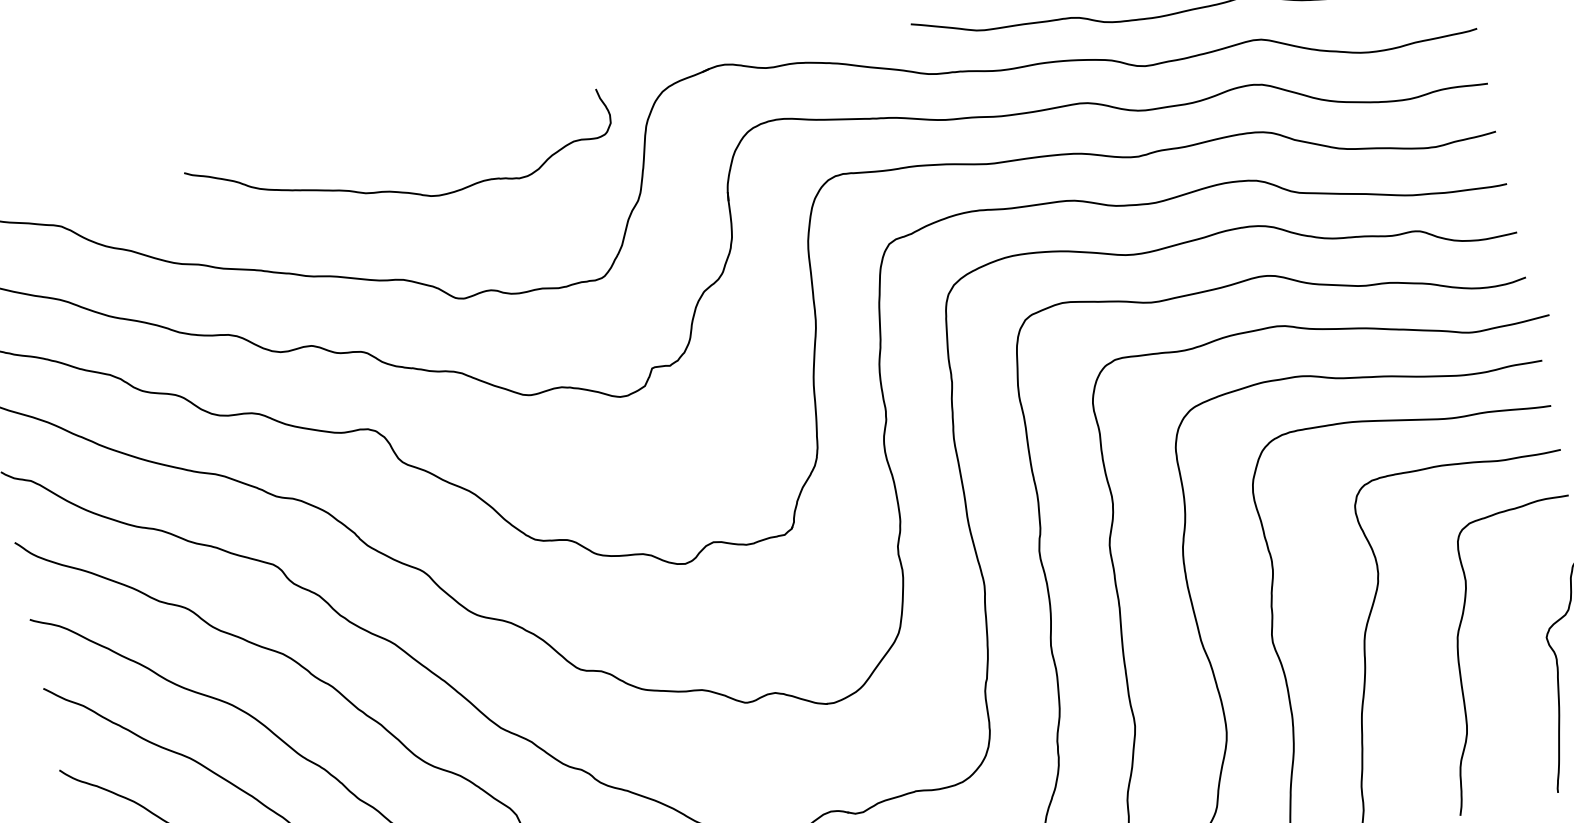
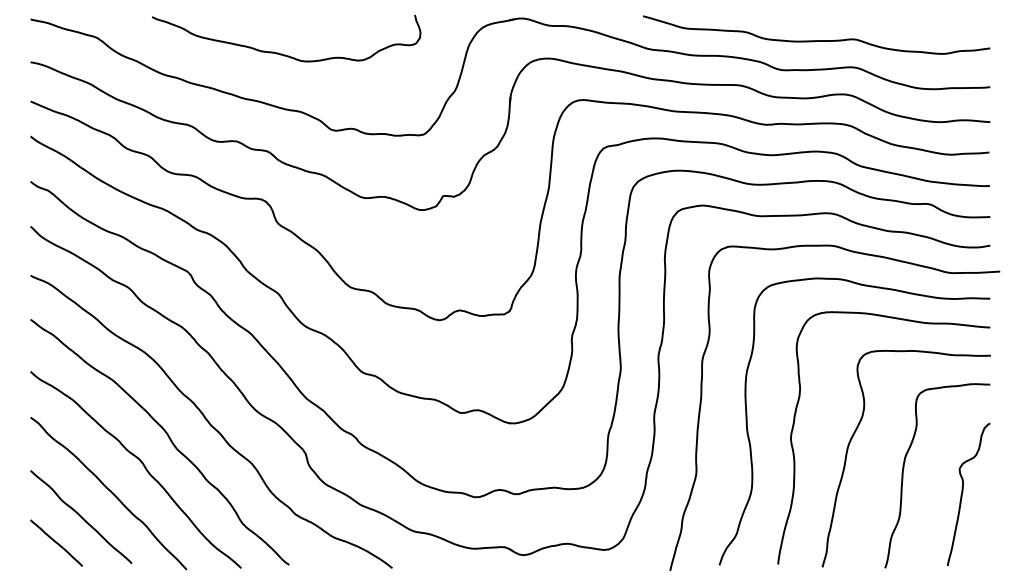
curve: (399, 190) -> (282, 53), moved

